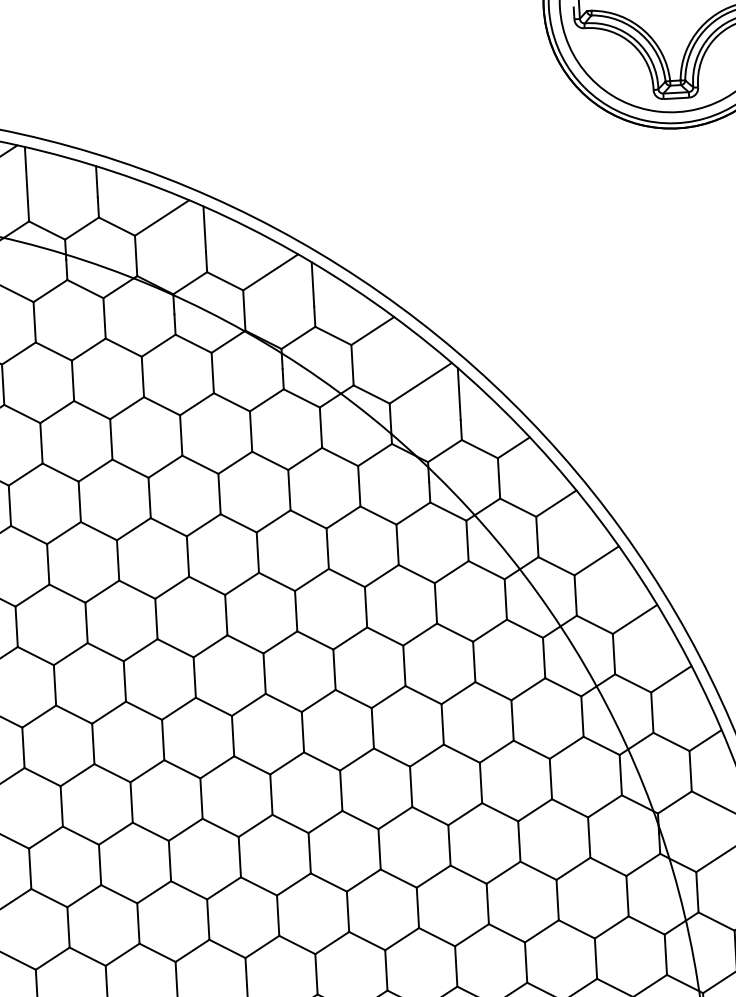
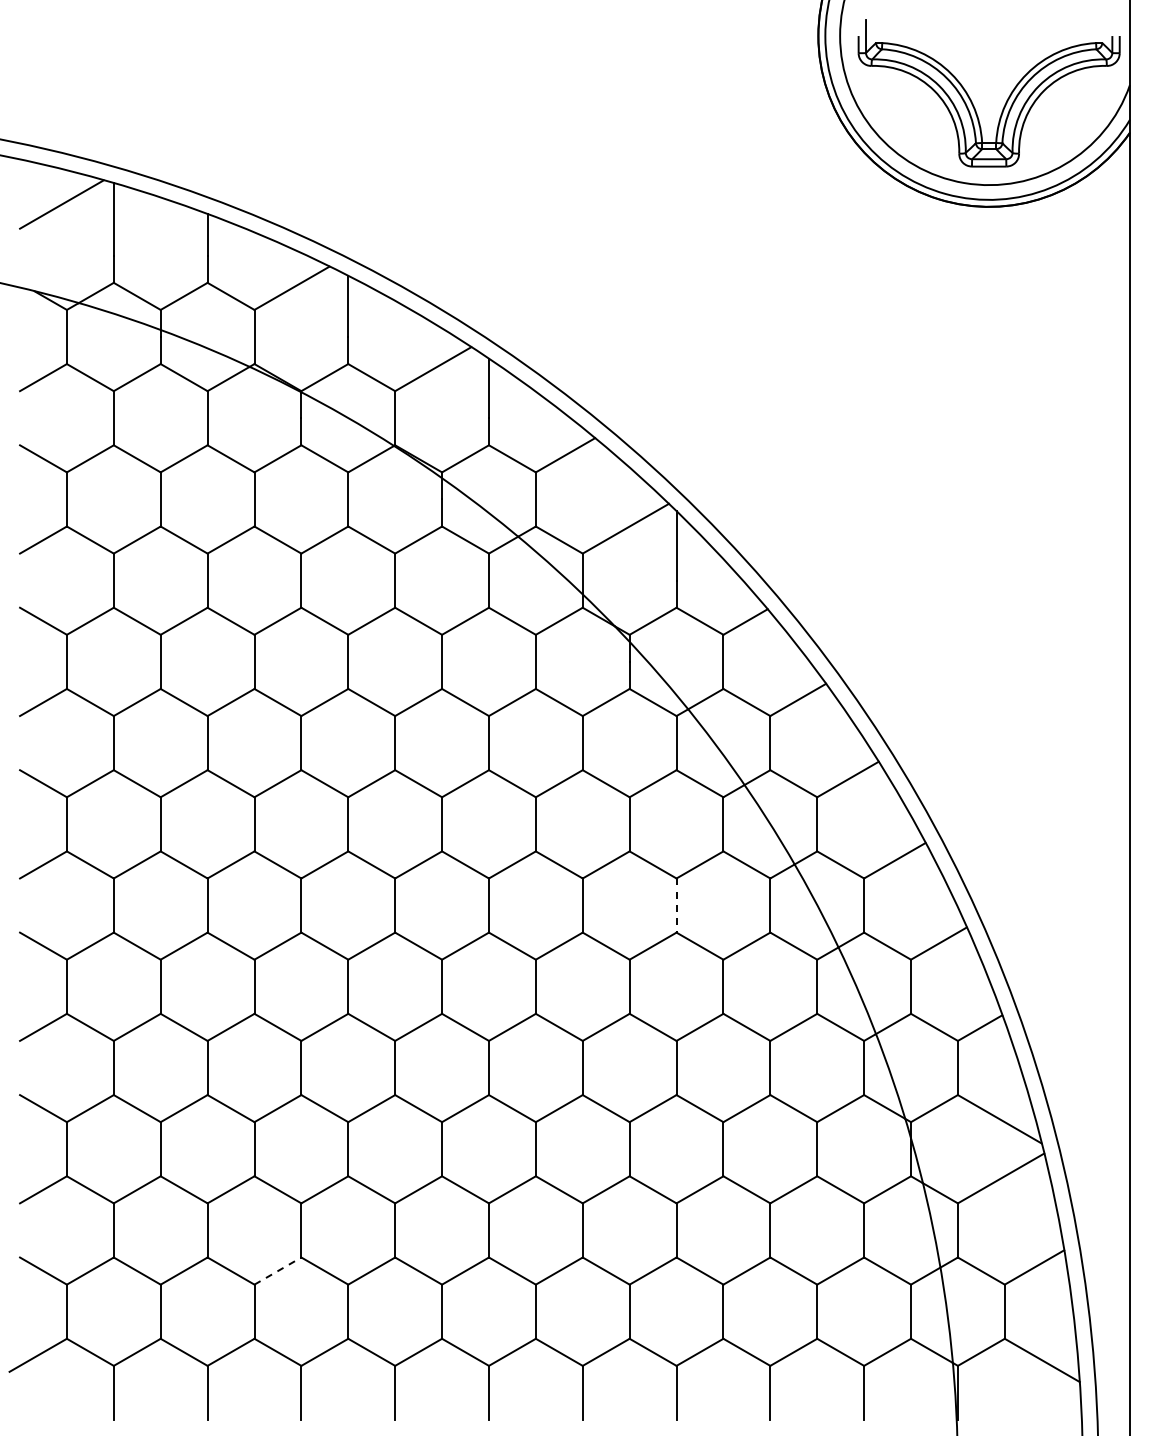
line: (474, 662) -> (676, 906), solid -> dashed
line: (192, 950) -> (278, 1270), solid -> dashed

